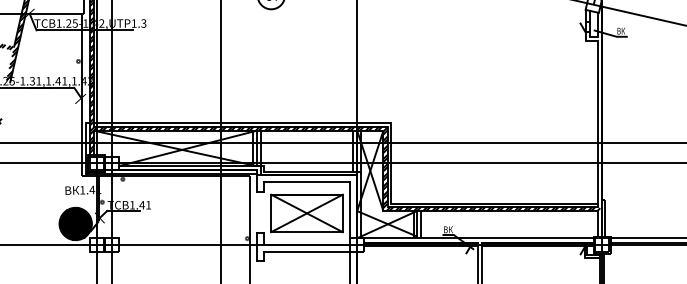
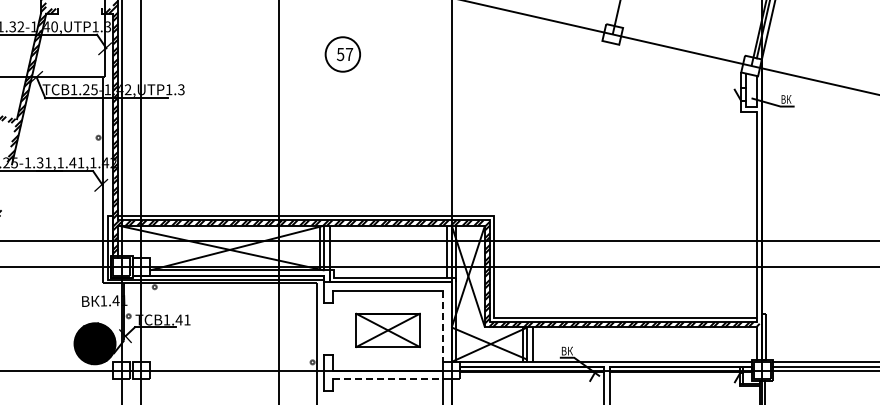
line: (350, 210) -> (443, 326), solid -> dashed
part: (306, 213) -> (387, 330), size x0.7
line: (307, 252) -> (388, 379), solid -> dashed

